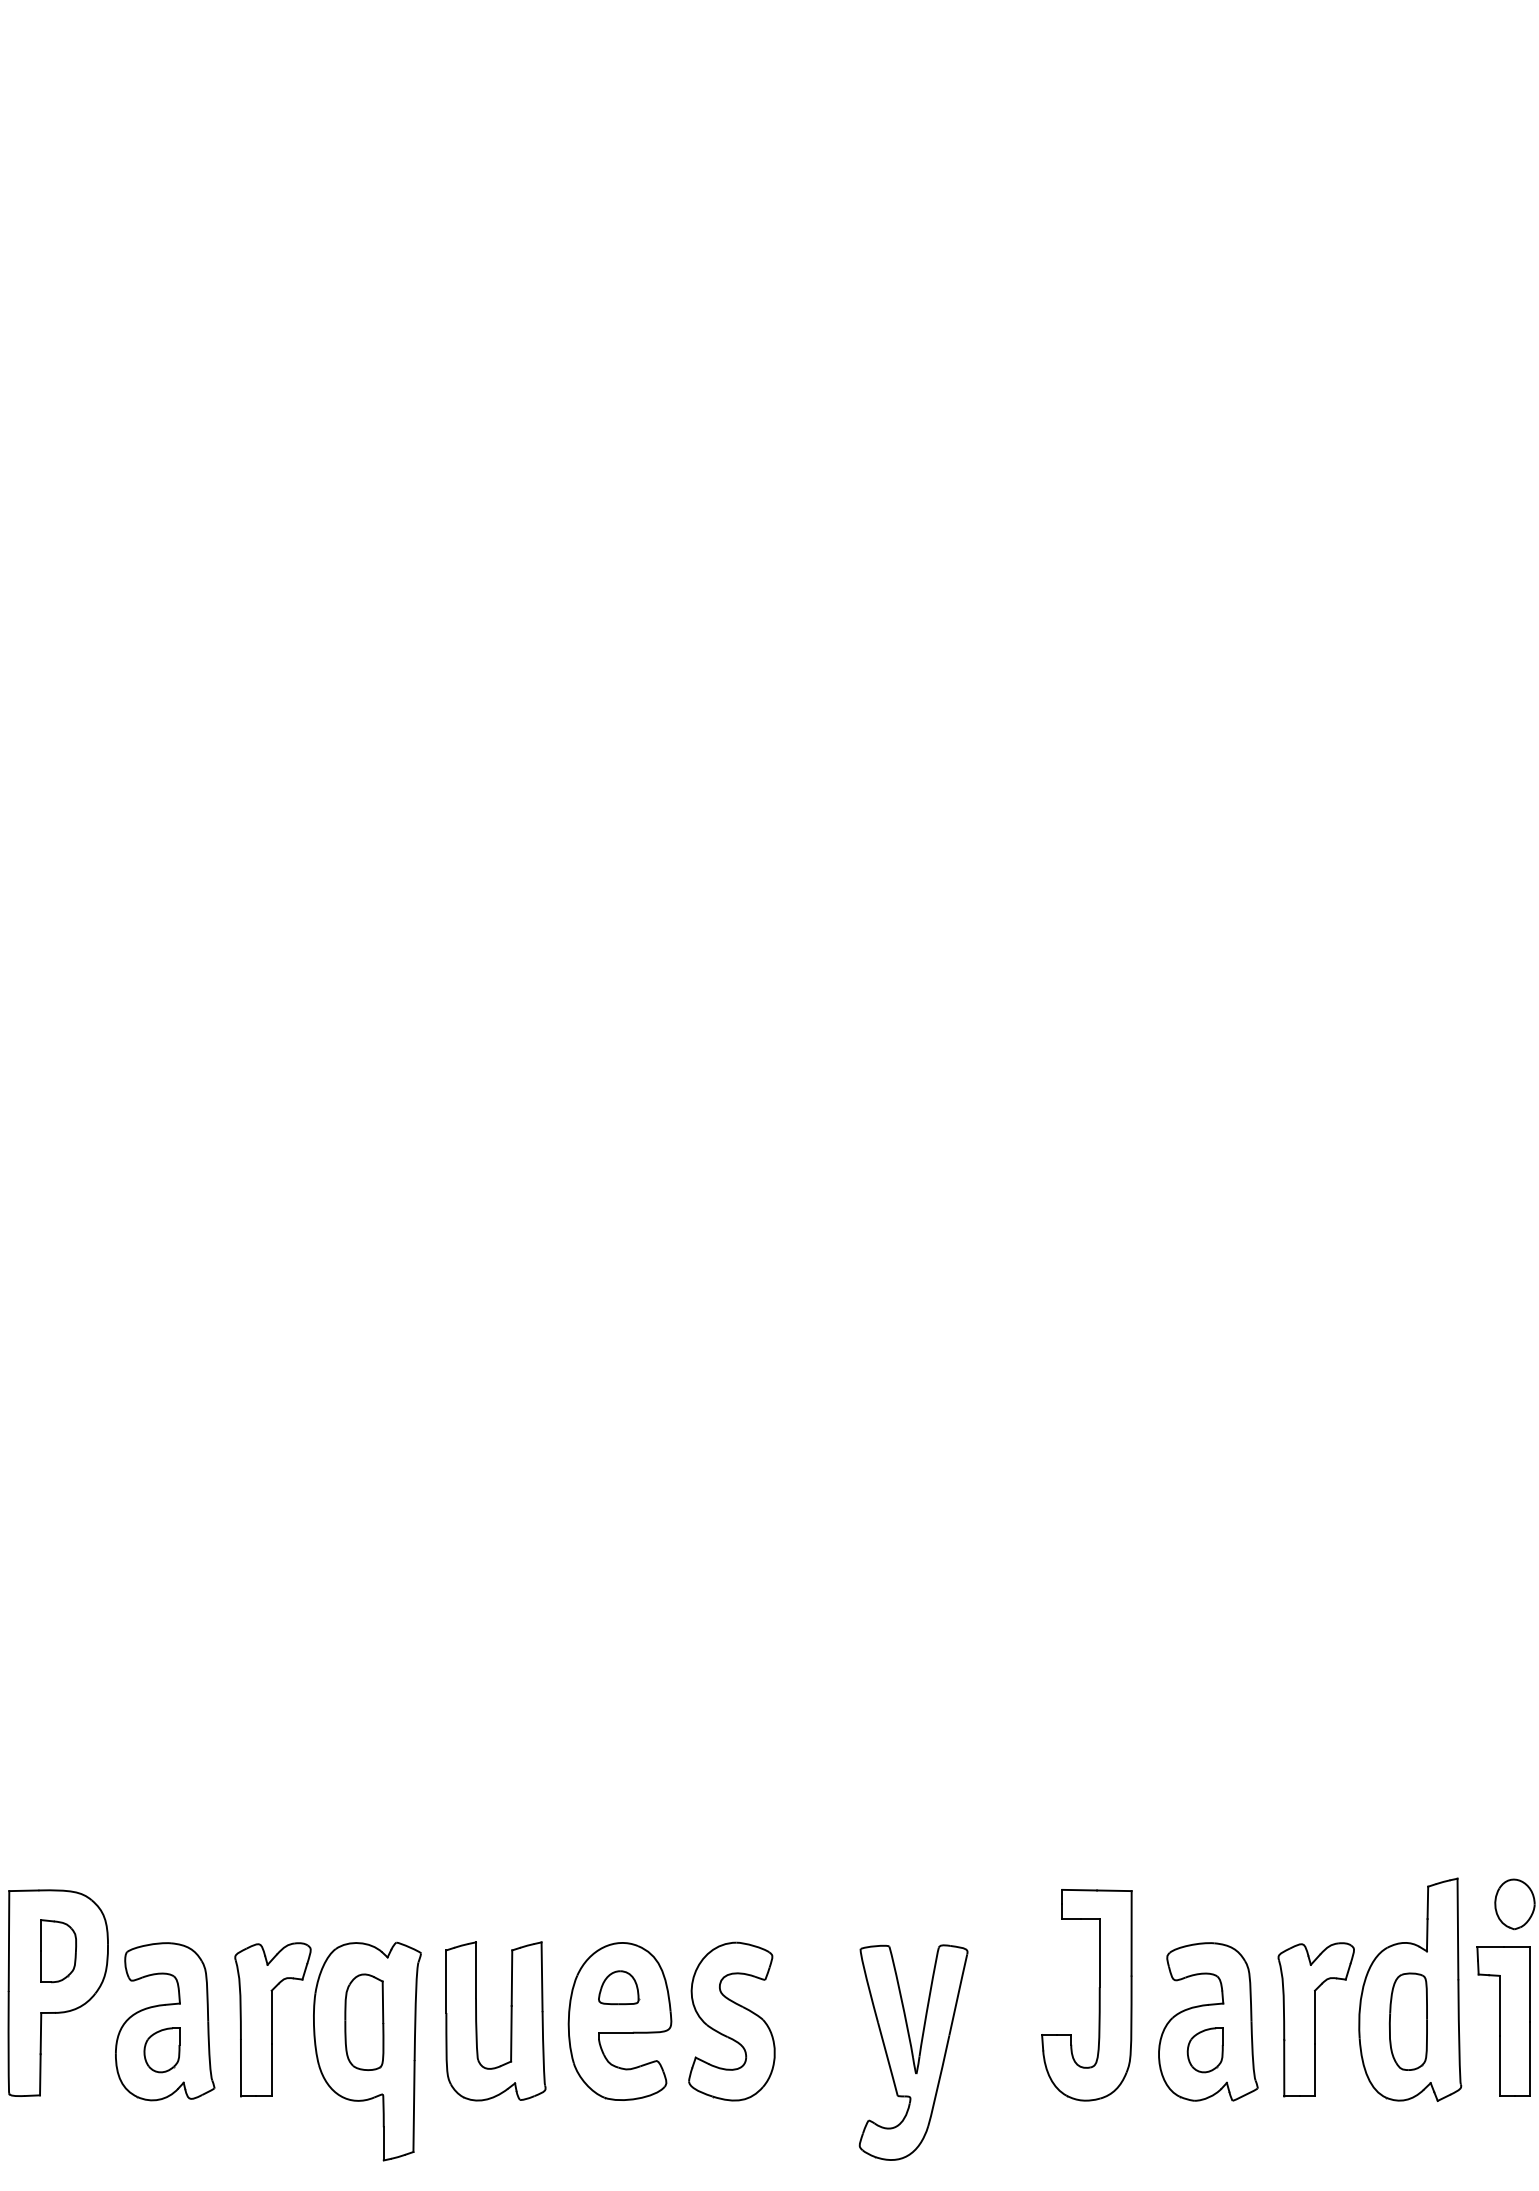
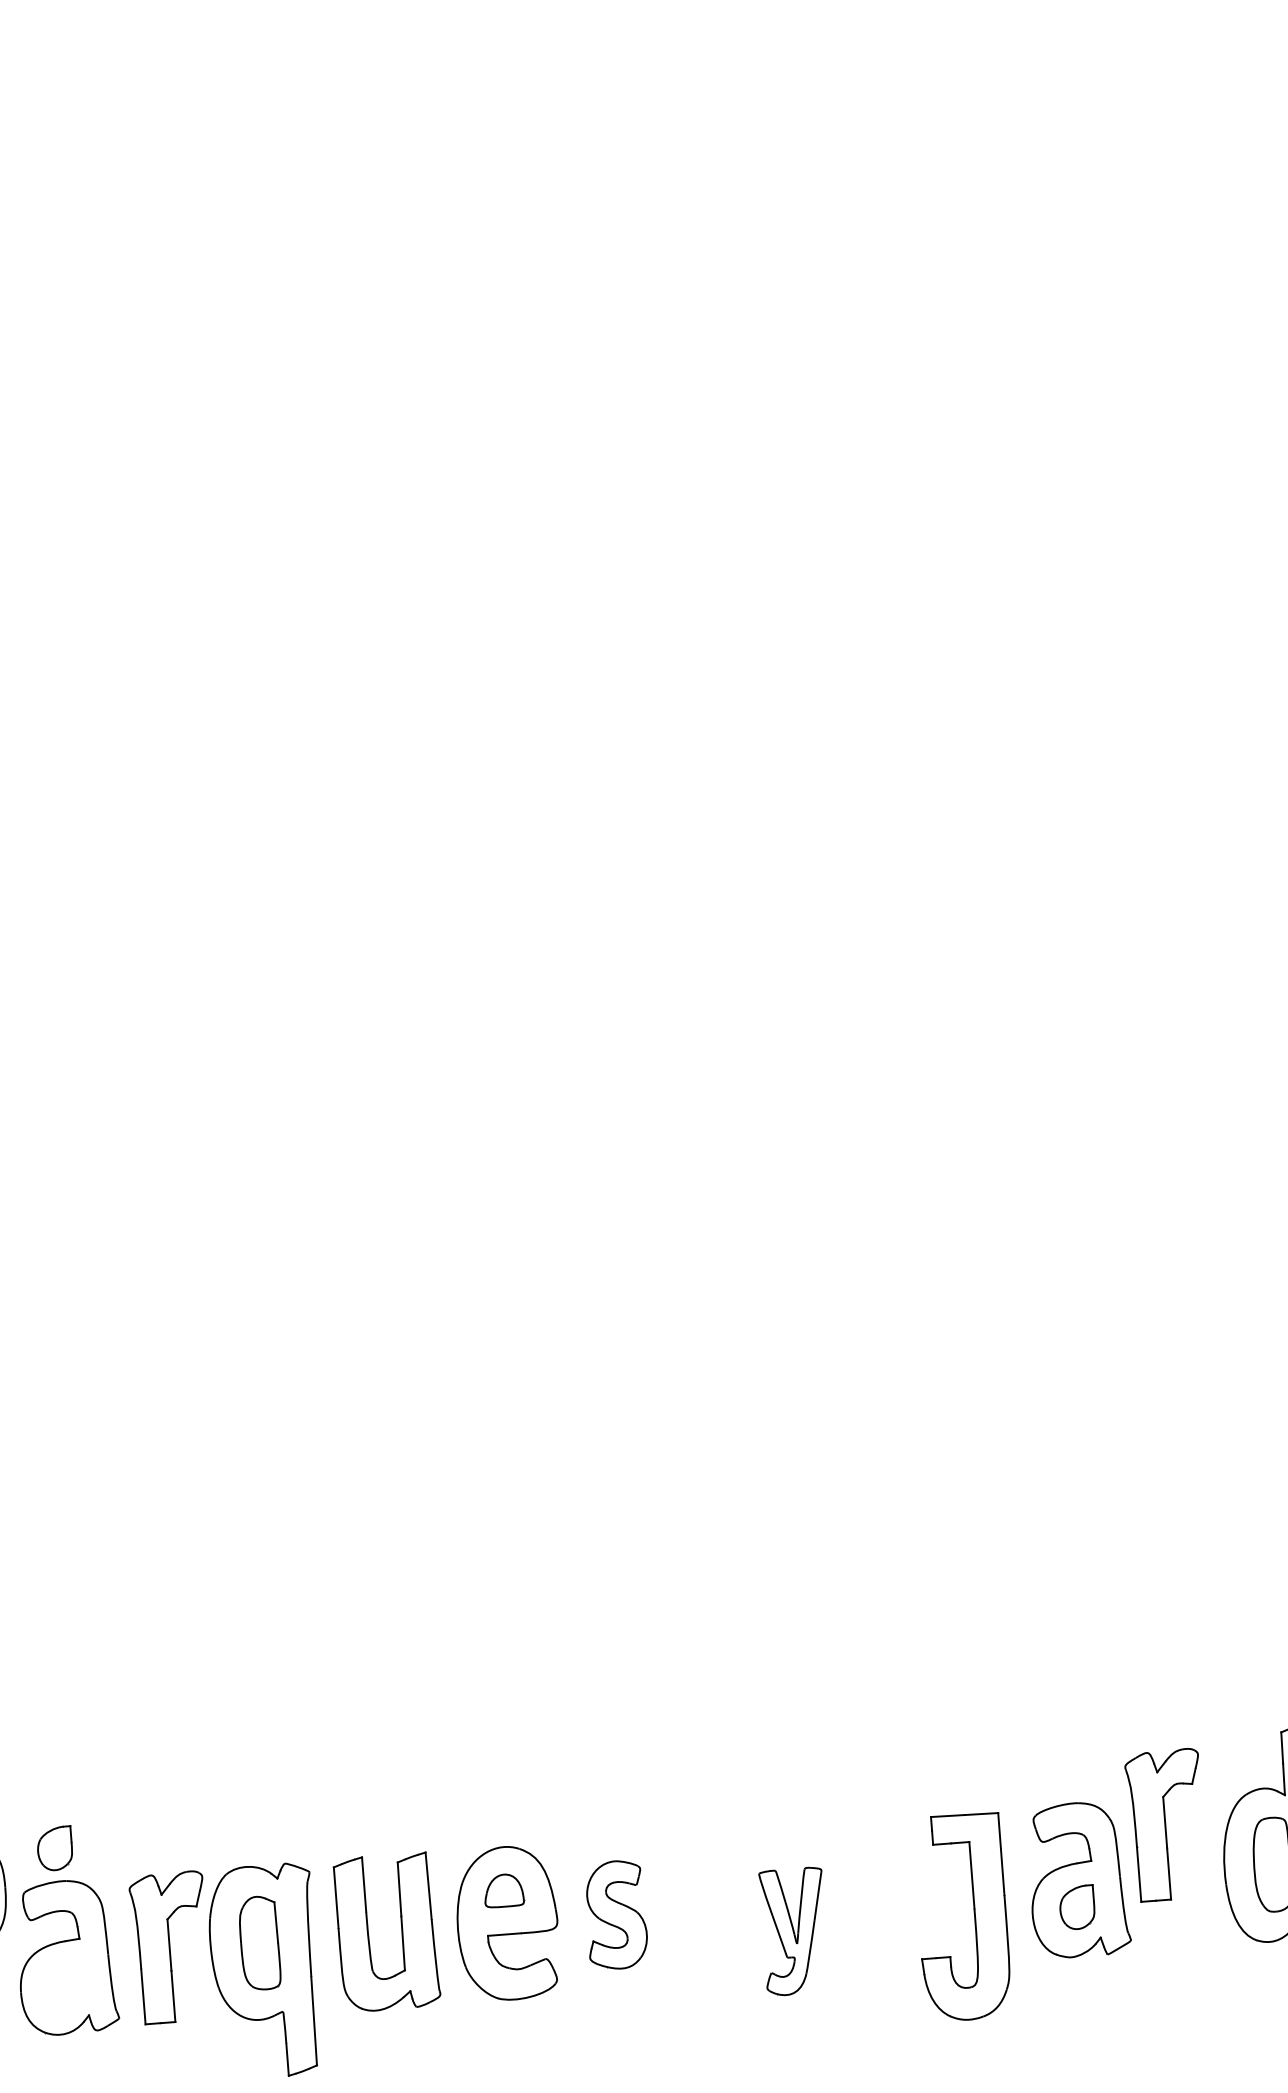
part: (1098, 1995) -> (973, 1916), moved
part: (1315, 2019) -> (1165, 1824), moved
part: (731, 2021) -> (615, 1915), size x0.7
part: (161, 2050) -> (54, 1848), moved
part: (913, 2052) -> (794, 1931), size x0.6

